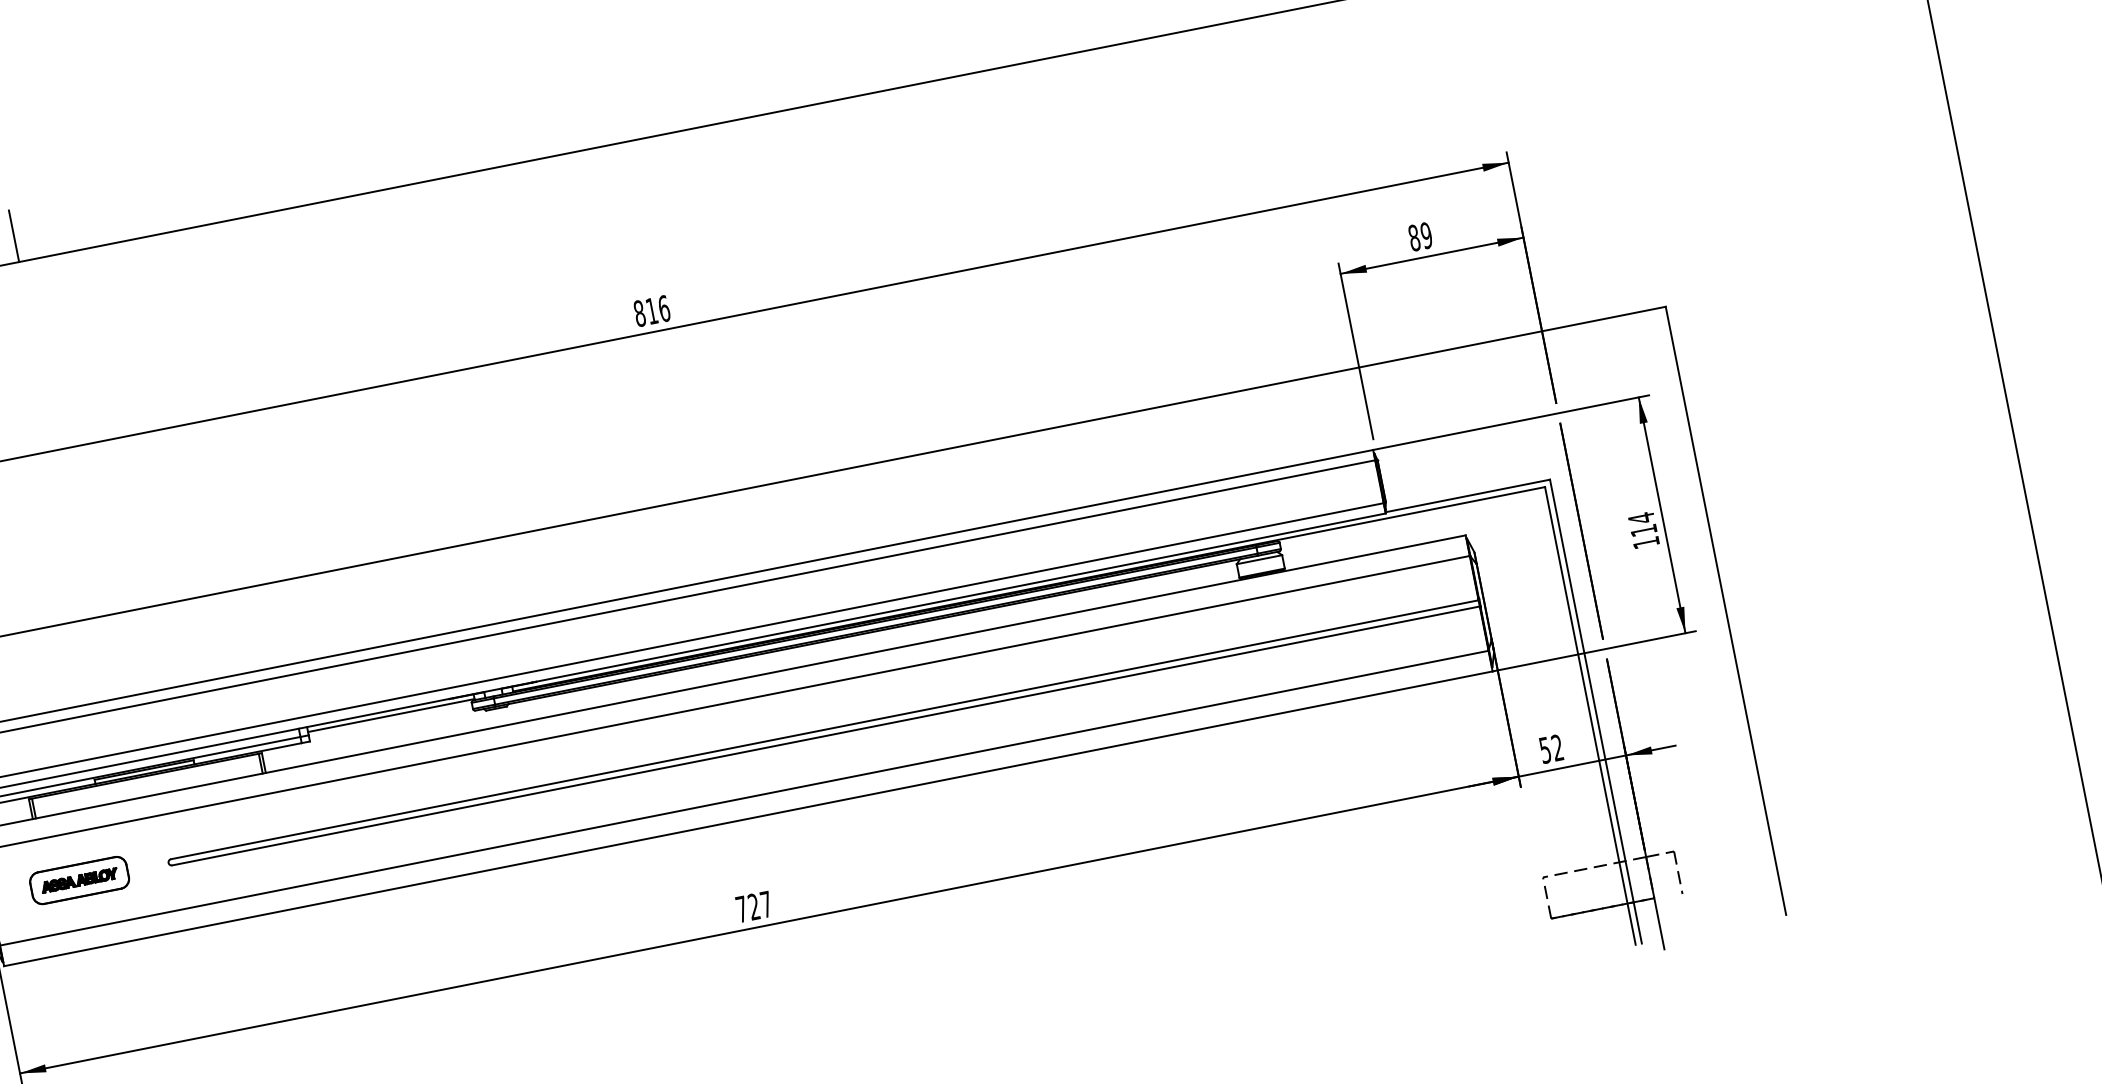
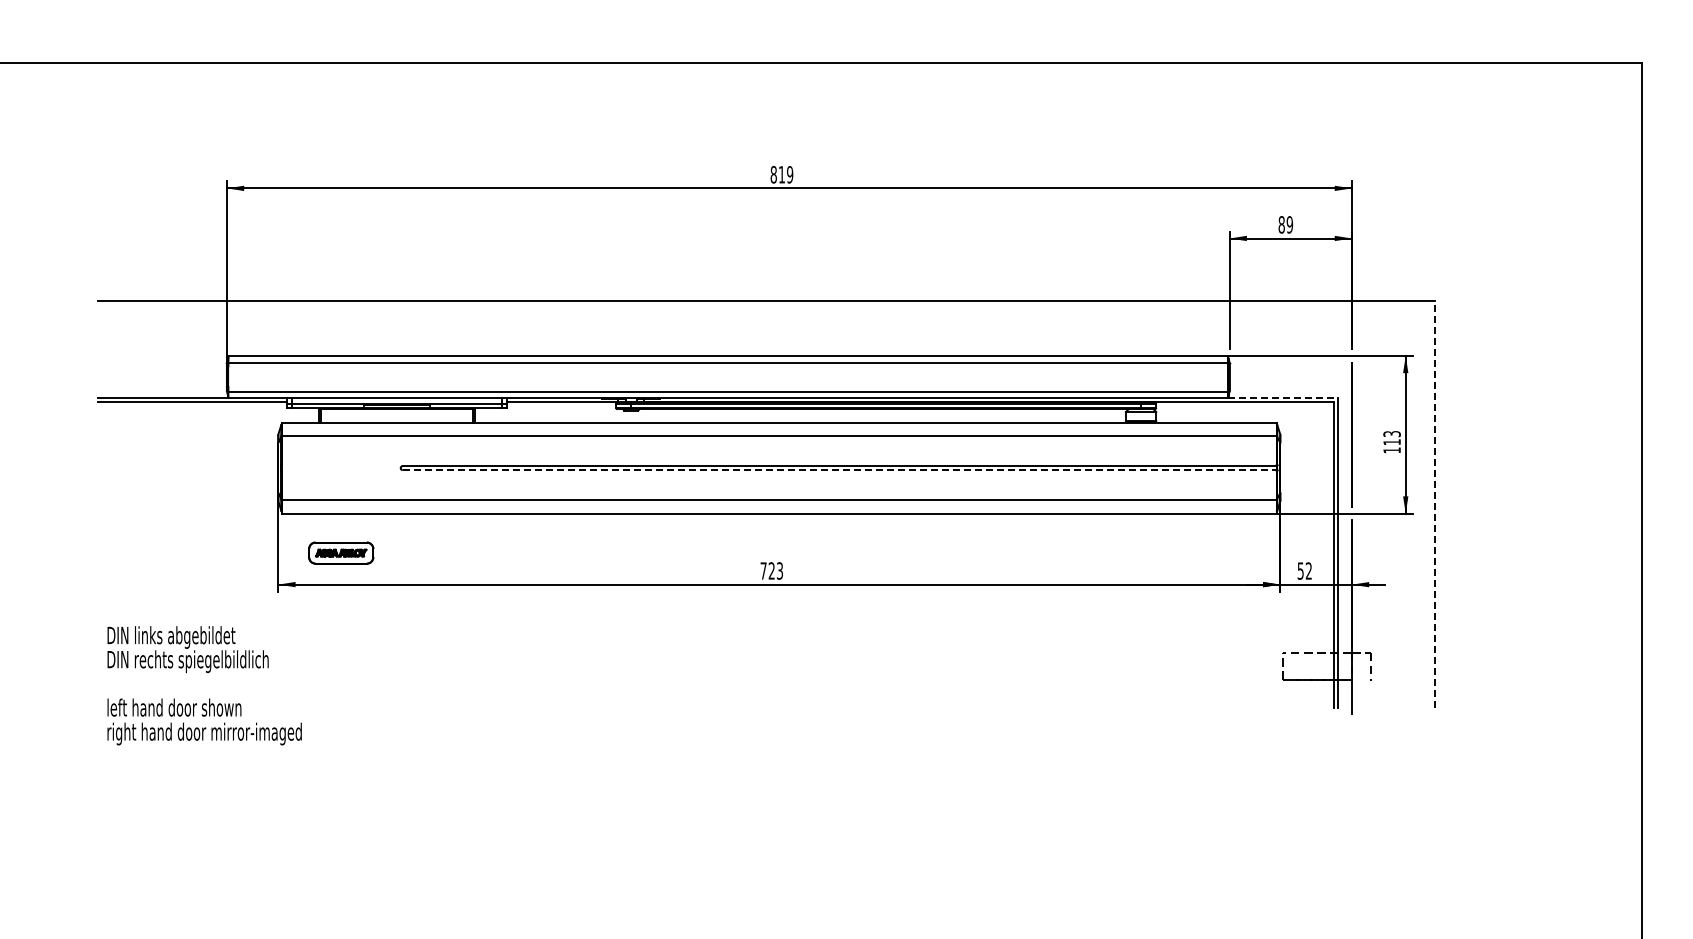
line: (14, 236) -> (381, 45), removed
text: (664, 308) -> (790, 174), 816 -> 819
line: (1468, 495) -> (1283, 397), solid -> dashed
text: (1640, 517) -> (1391, 433), 114 -> 113
line: (1725, 609) -> (1434, 503), solid -> dashed
line: (827, 736) -> (840, 470), solid -> dashed
part: (79, 879) -> (341, 552), moved
text: (765, 903) -> (779, 570), 727 -> 723

